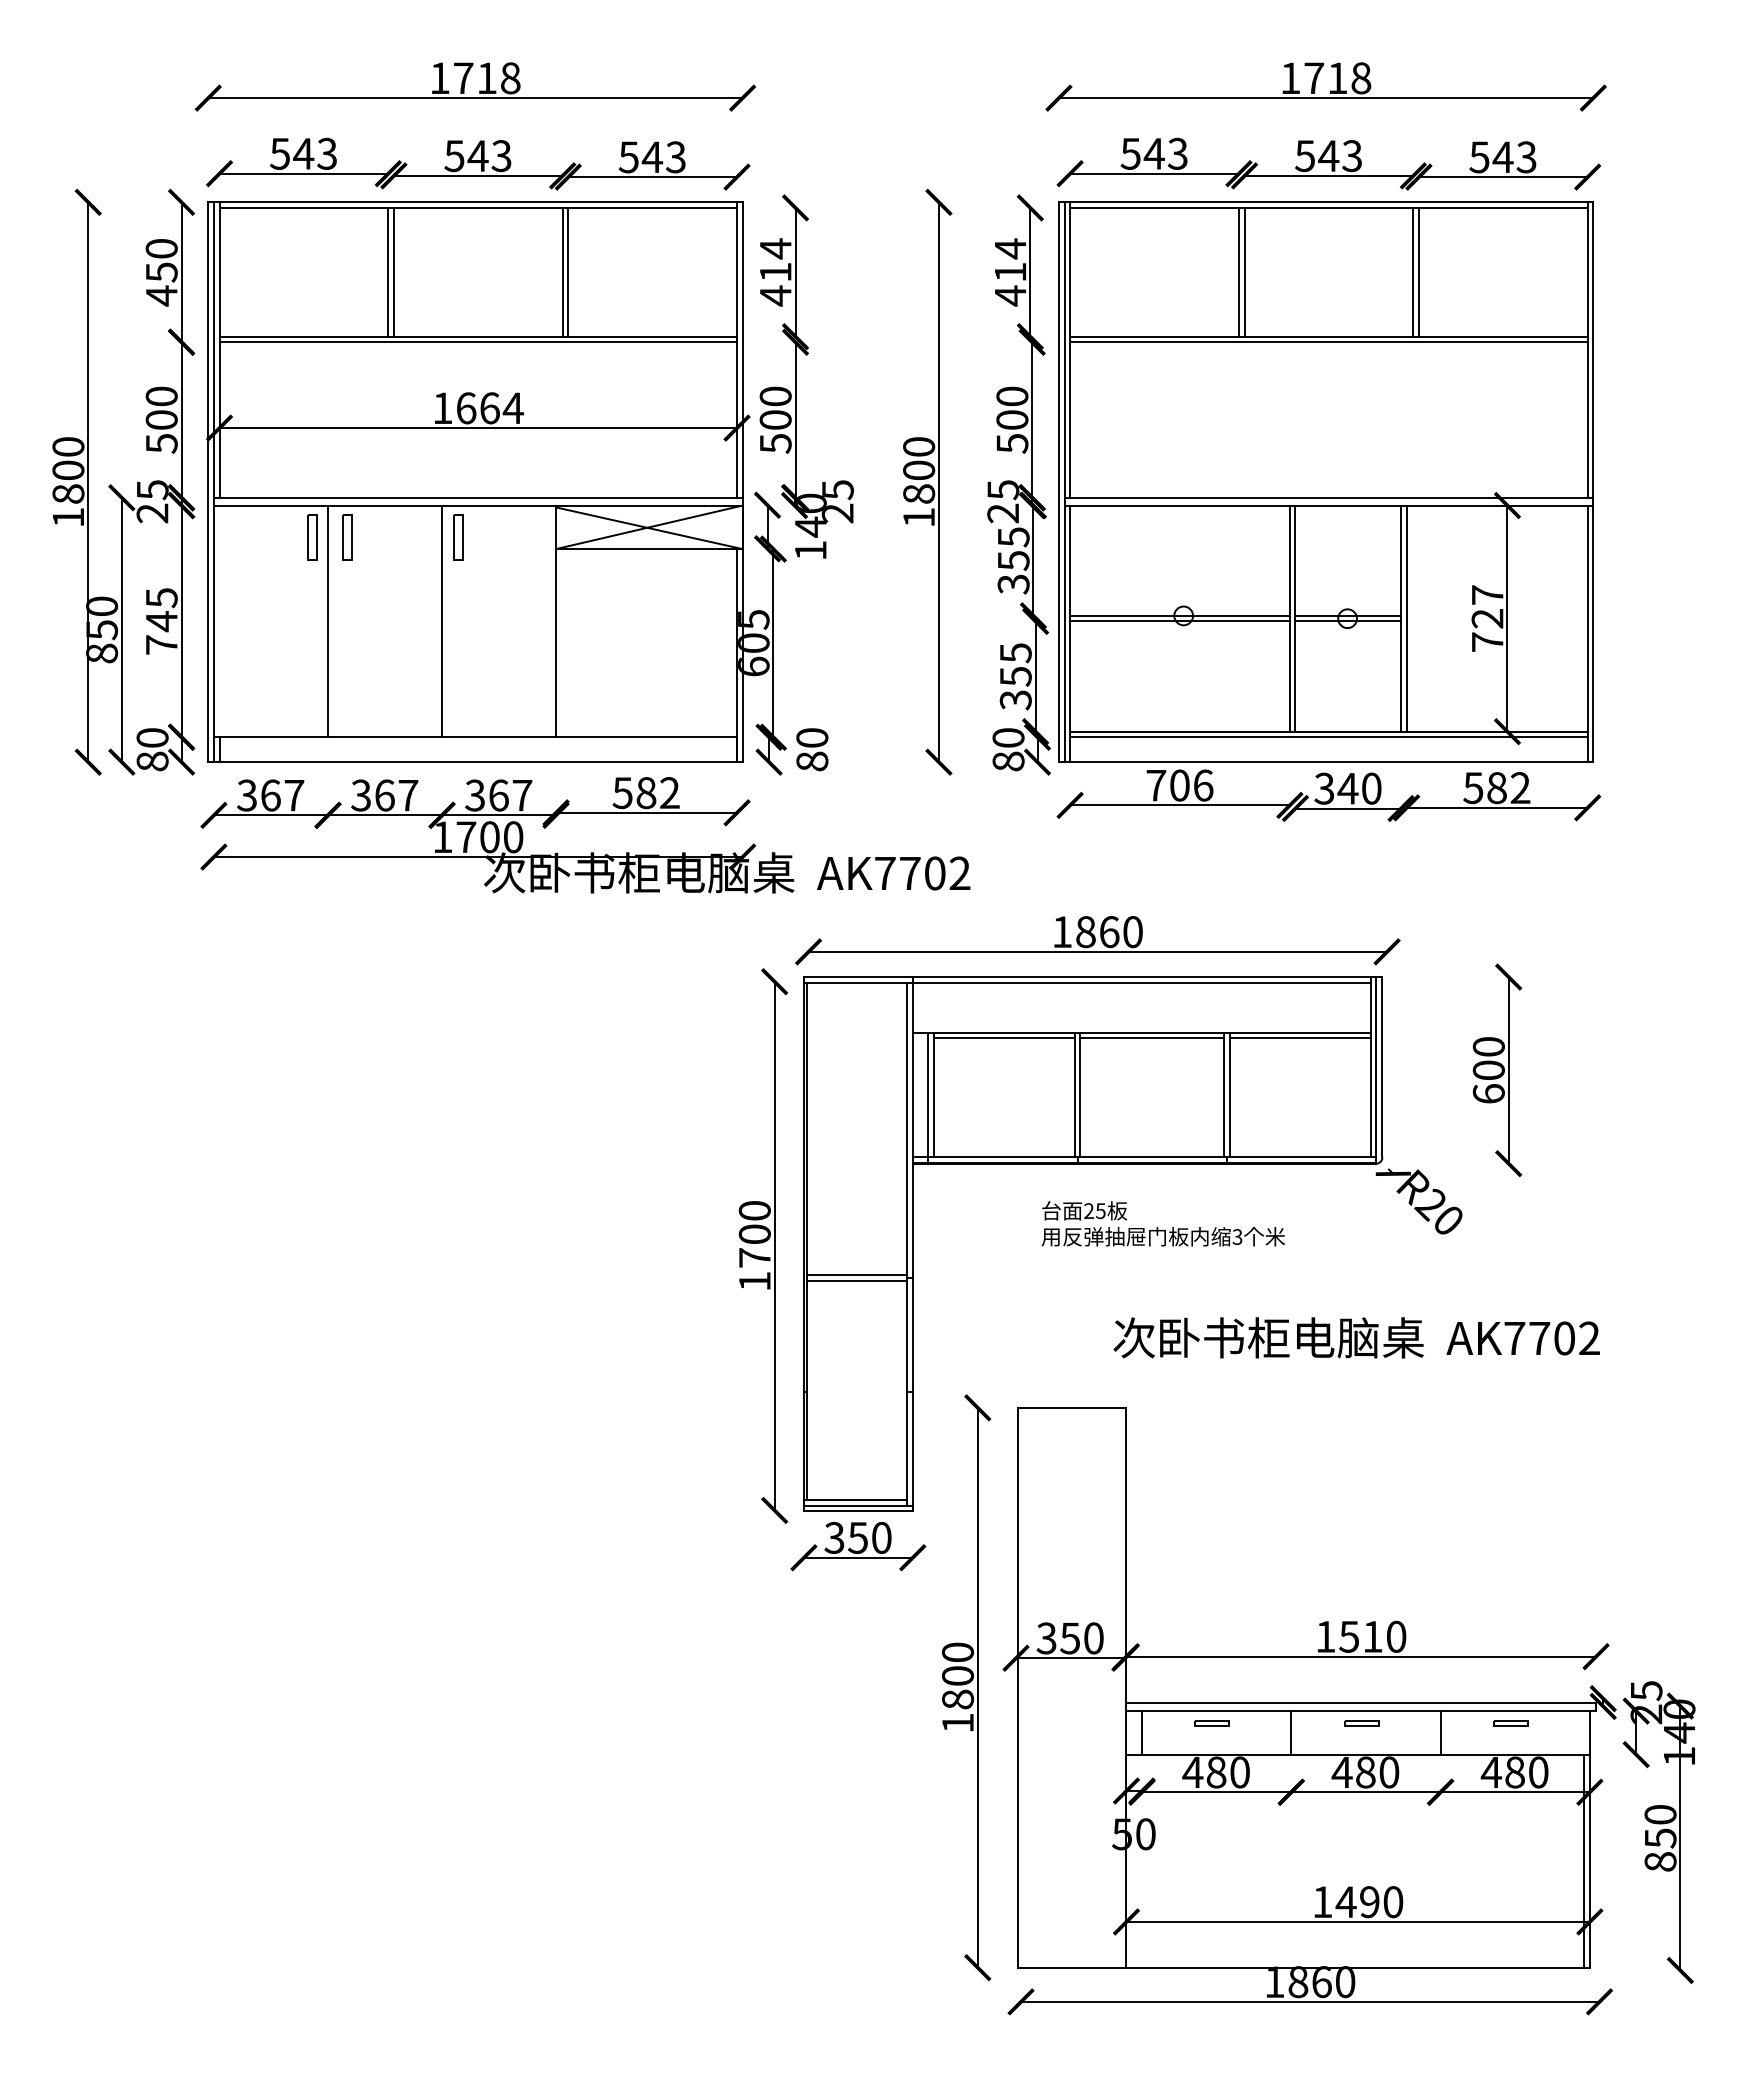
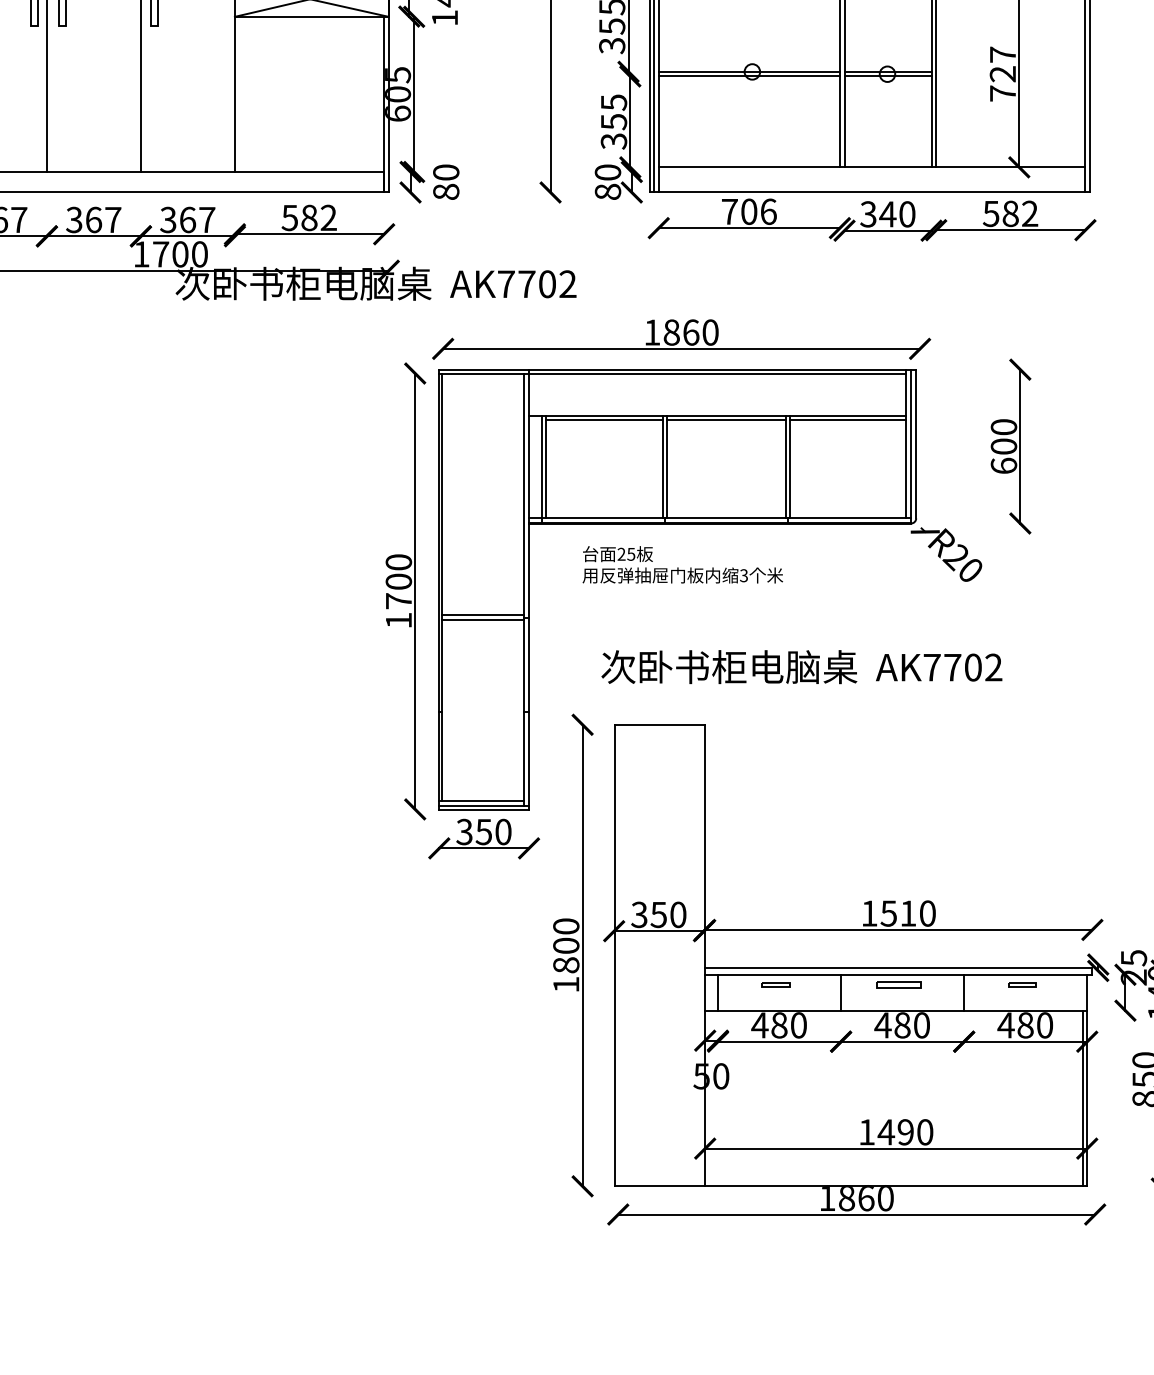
line: (1328, 737) -> (871, 172), removed
text: (1162, 1223) -> (682, 564), moved
text: (1356, 1337) -> (801, 666), moved
part: (1361, 1723) -> (898, 985), size x1.6

